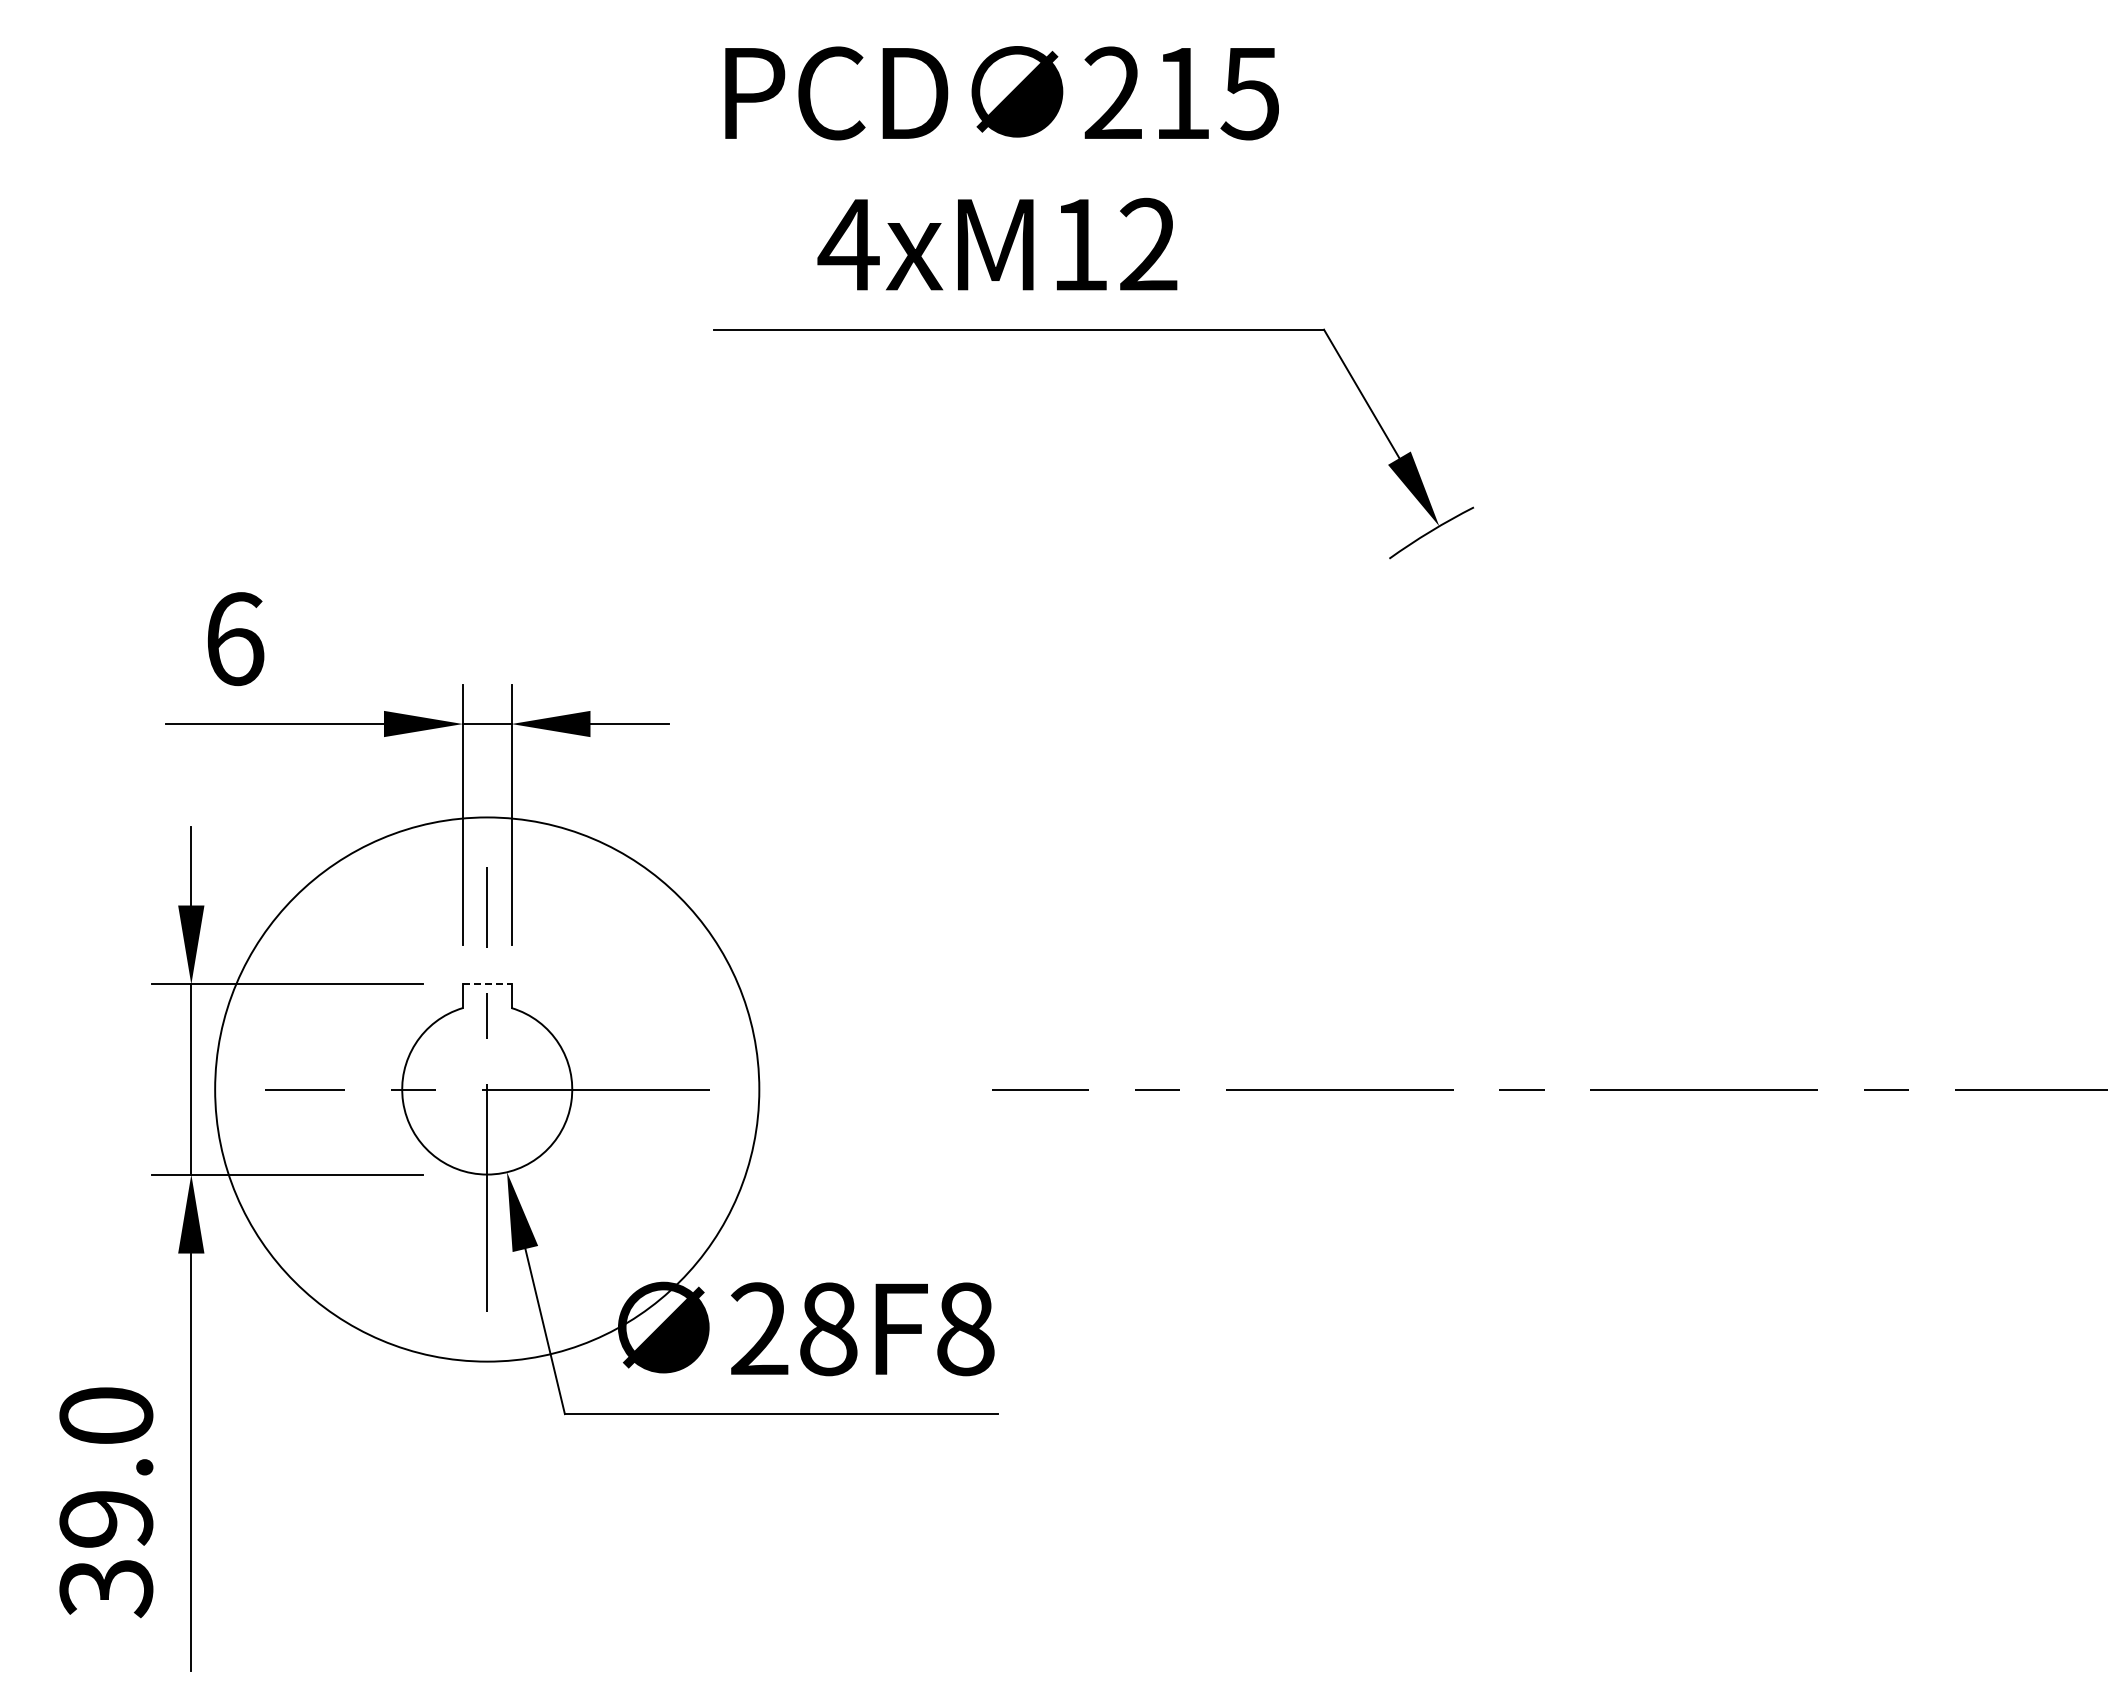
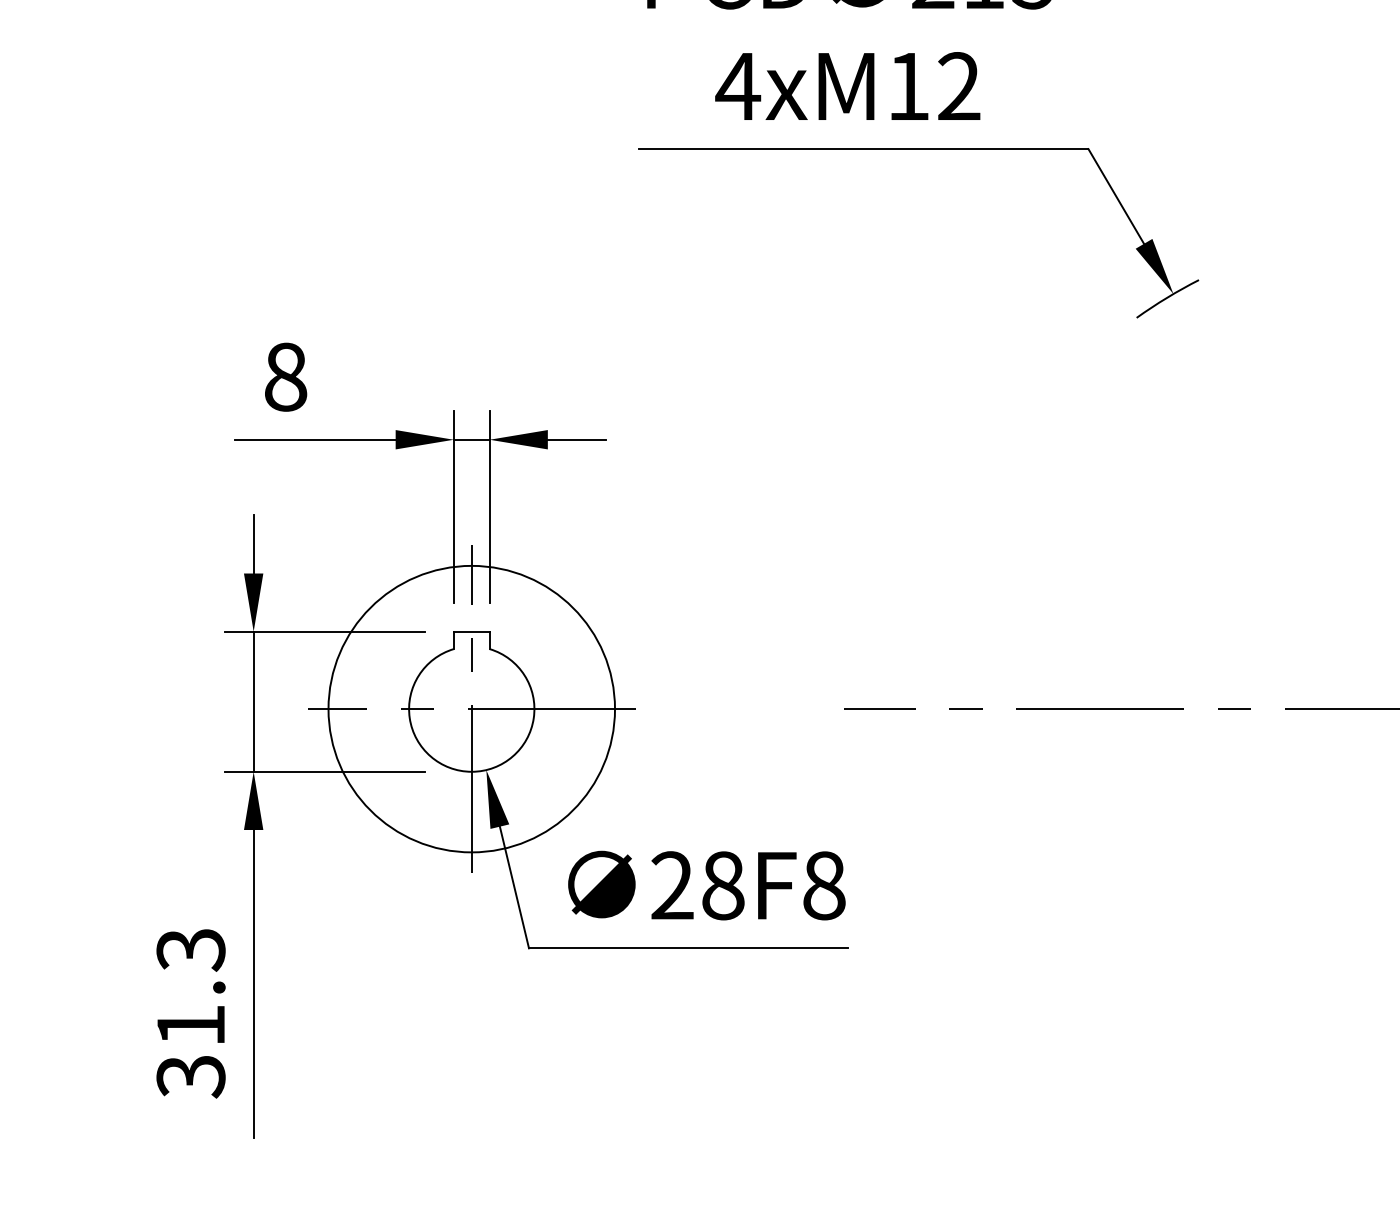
text: (235, 639) -> (286, 377), 6 -> 8
line: (487, 984) -> (471, 631), dashed -> solid
circle: (486, 1089) -> (471, 709), size x0.71
text: (106, 1467) -> (191, 987), 39.0 -> 31.3

